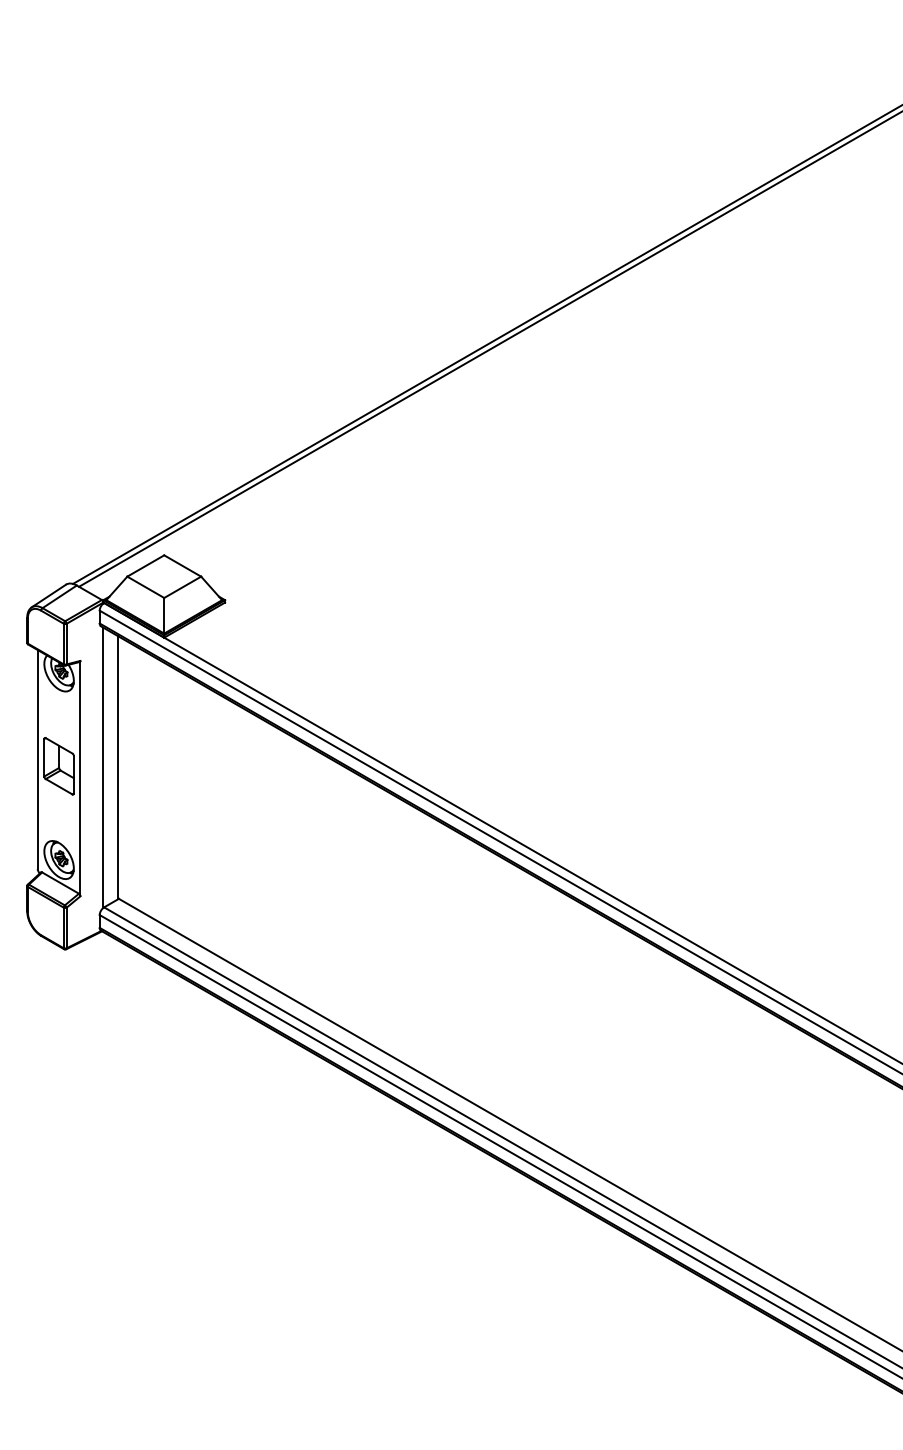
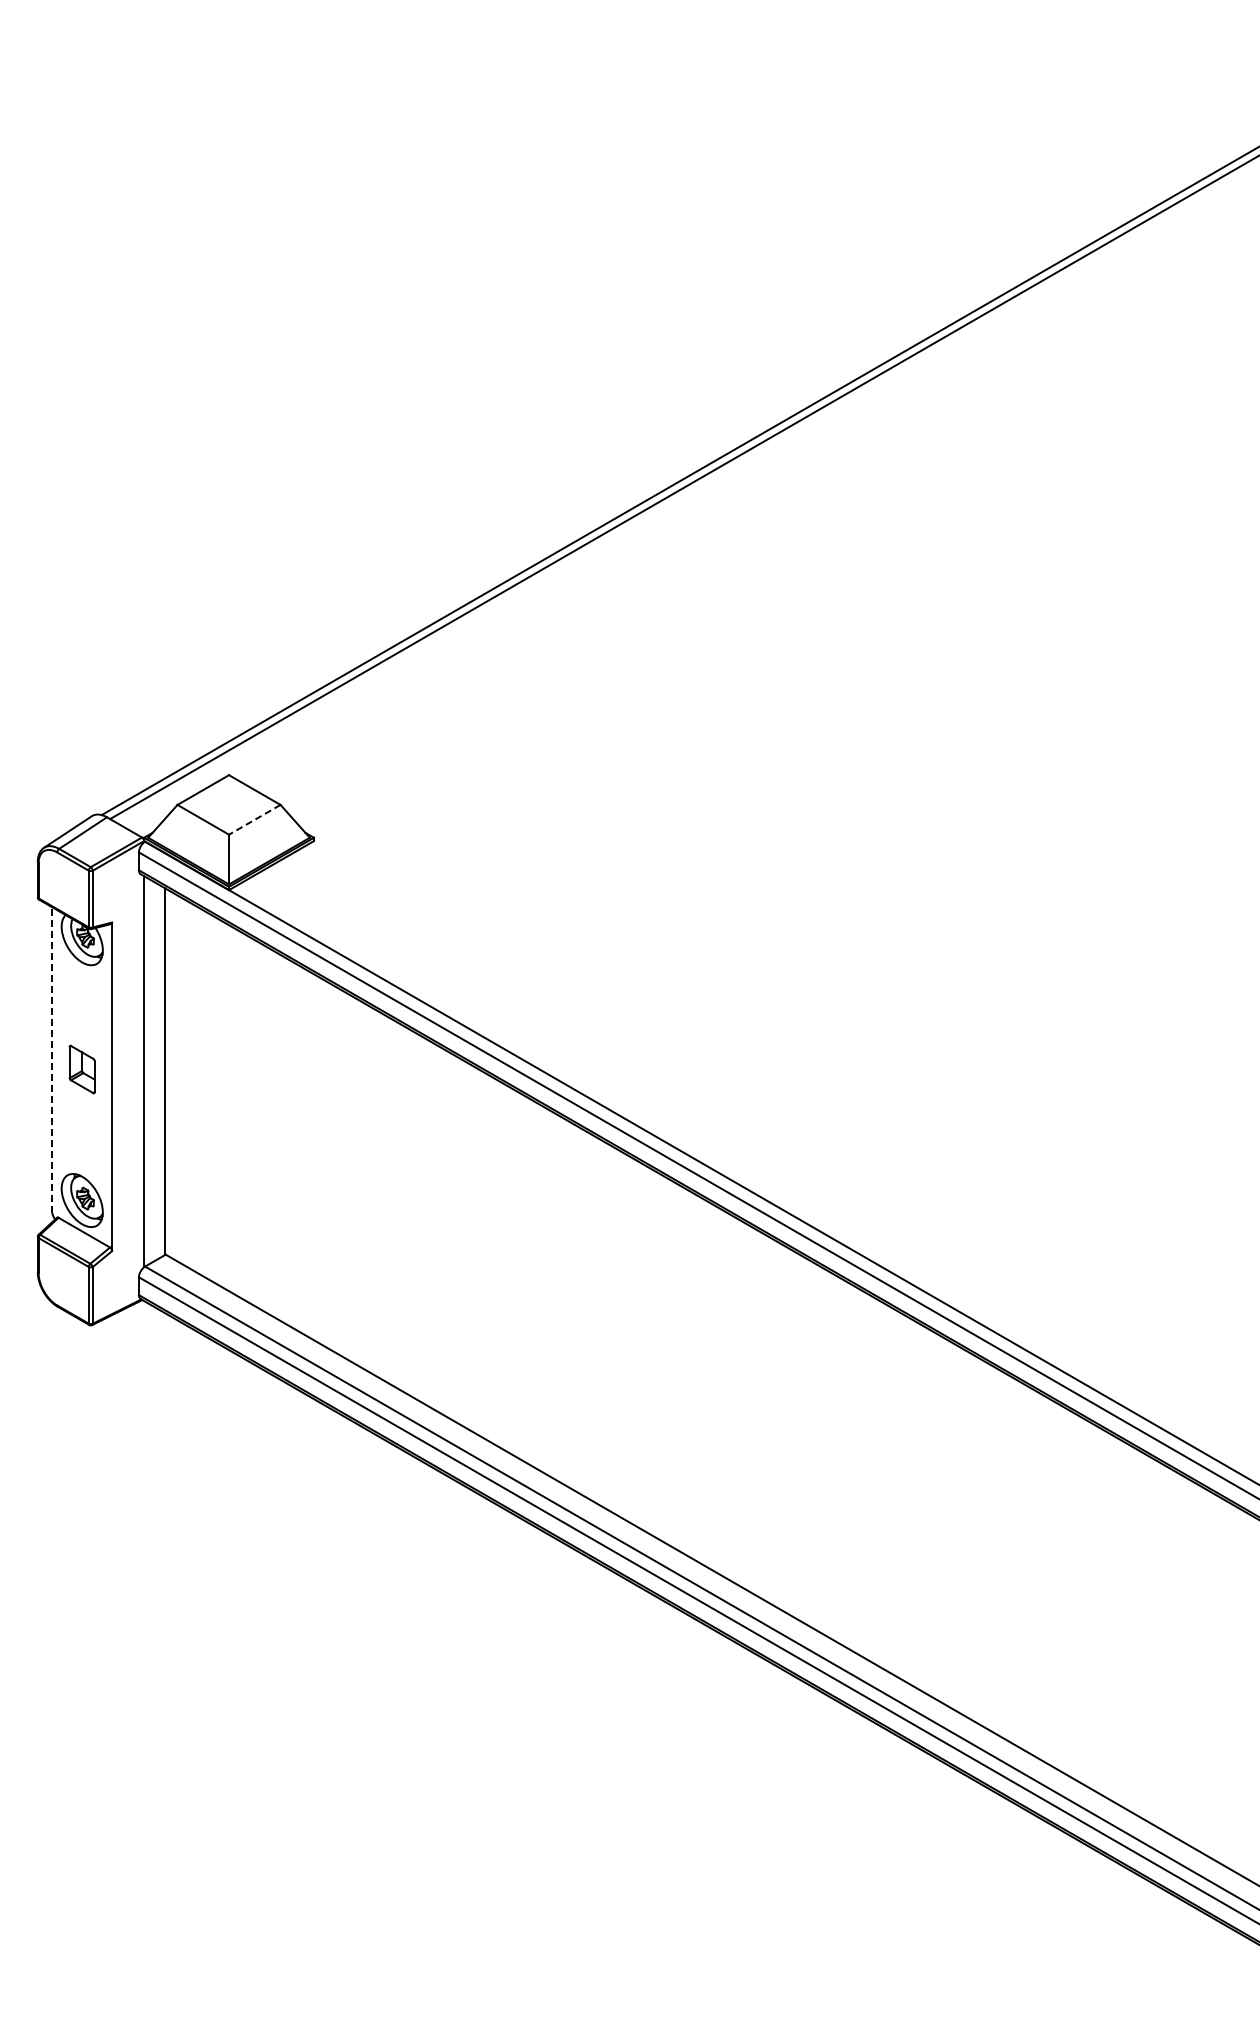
line: (182, 587) -> (254, 819), solid -> dashed
line: (37, 759) -> (52, 1060), solid -> dashed
part: (58, 766) -> (81, 1069), size x0.6

